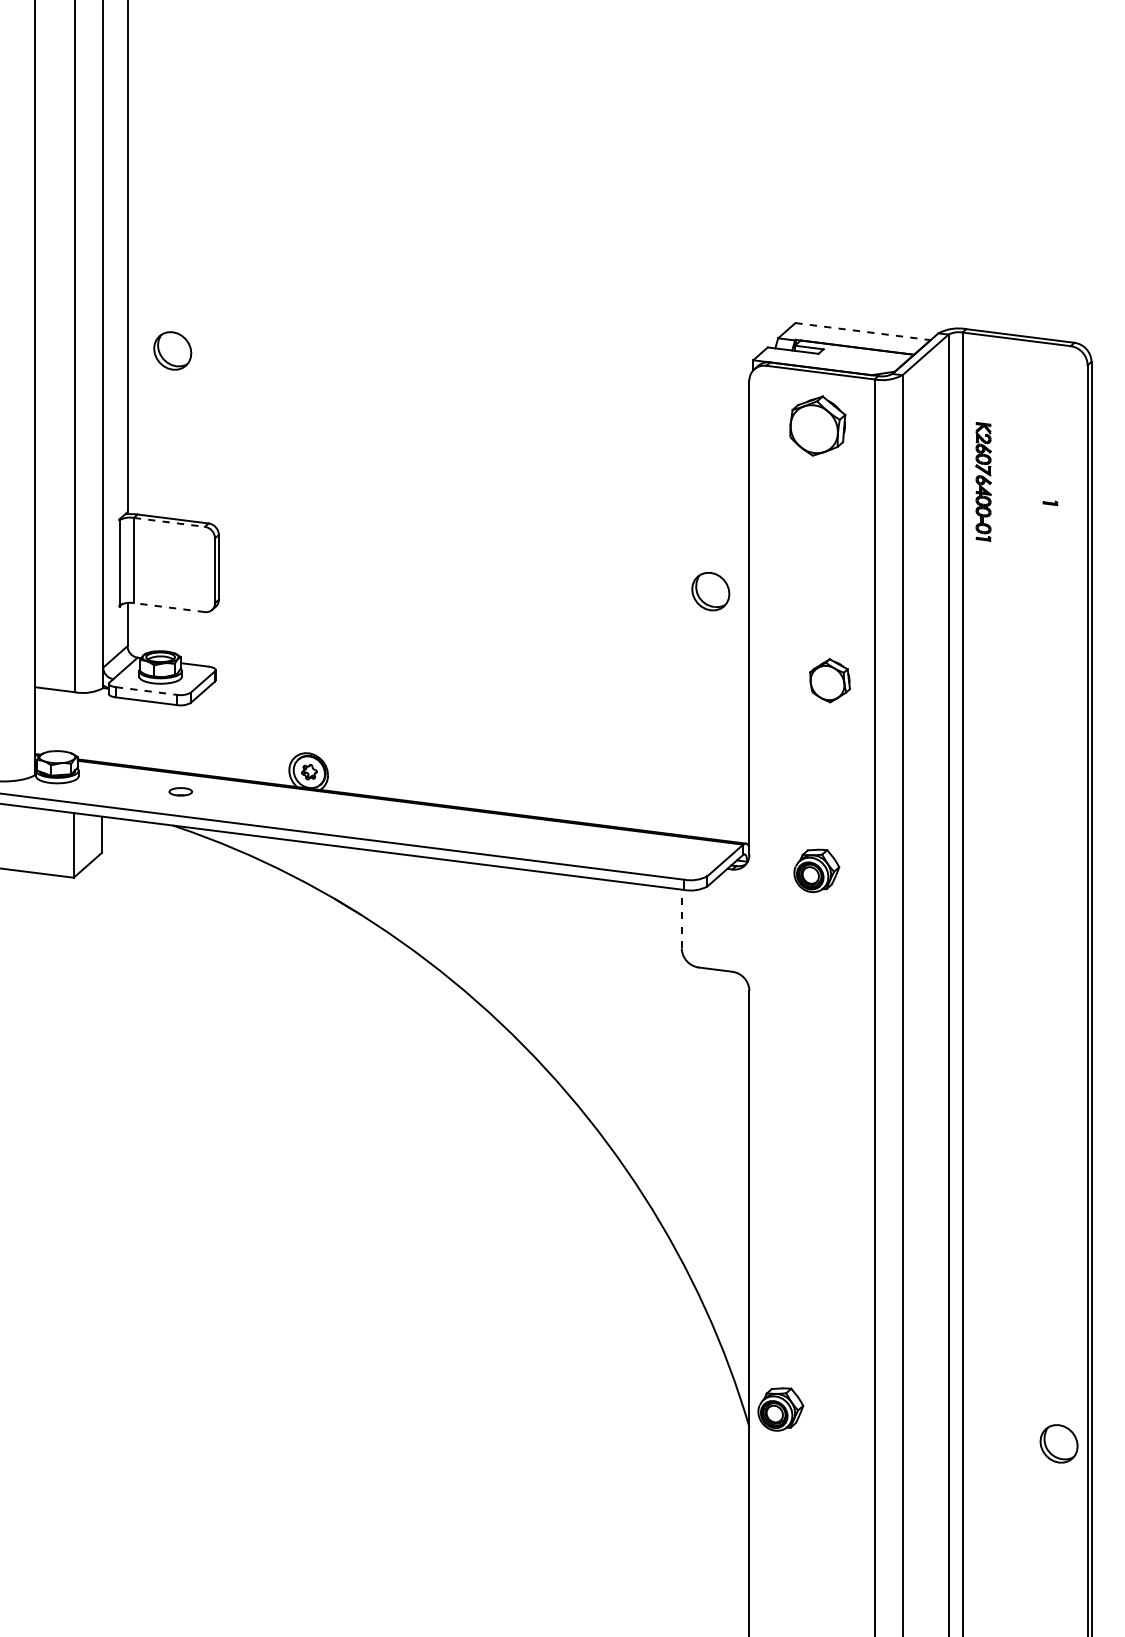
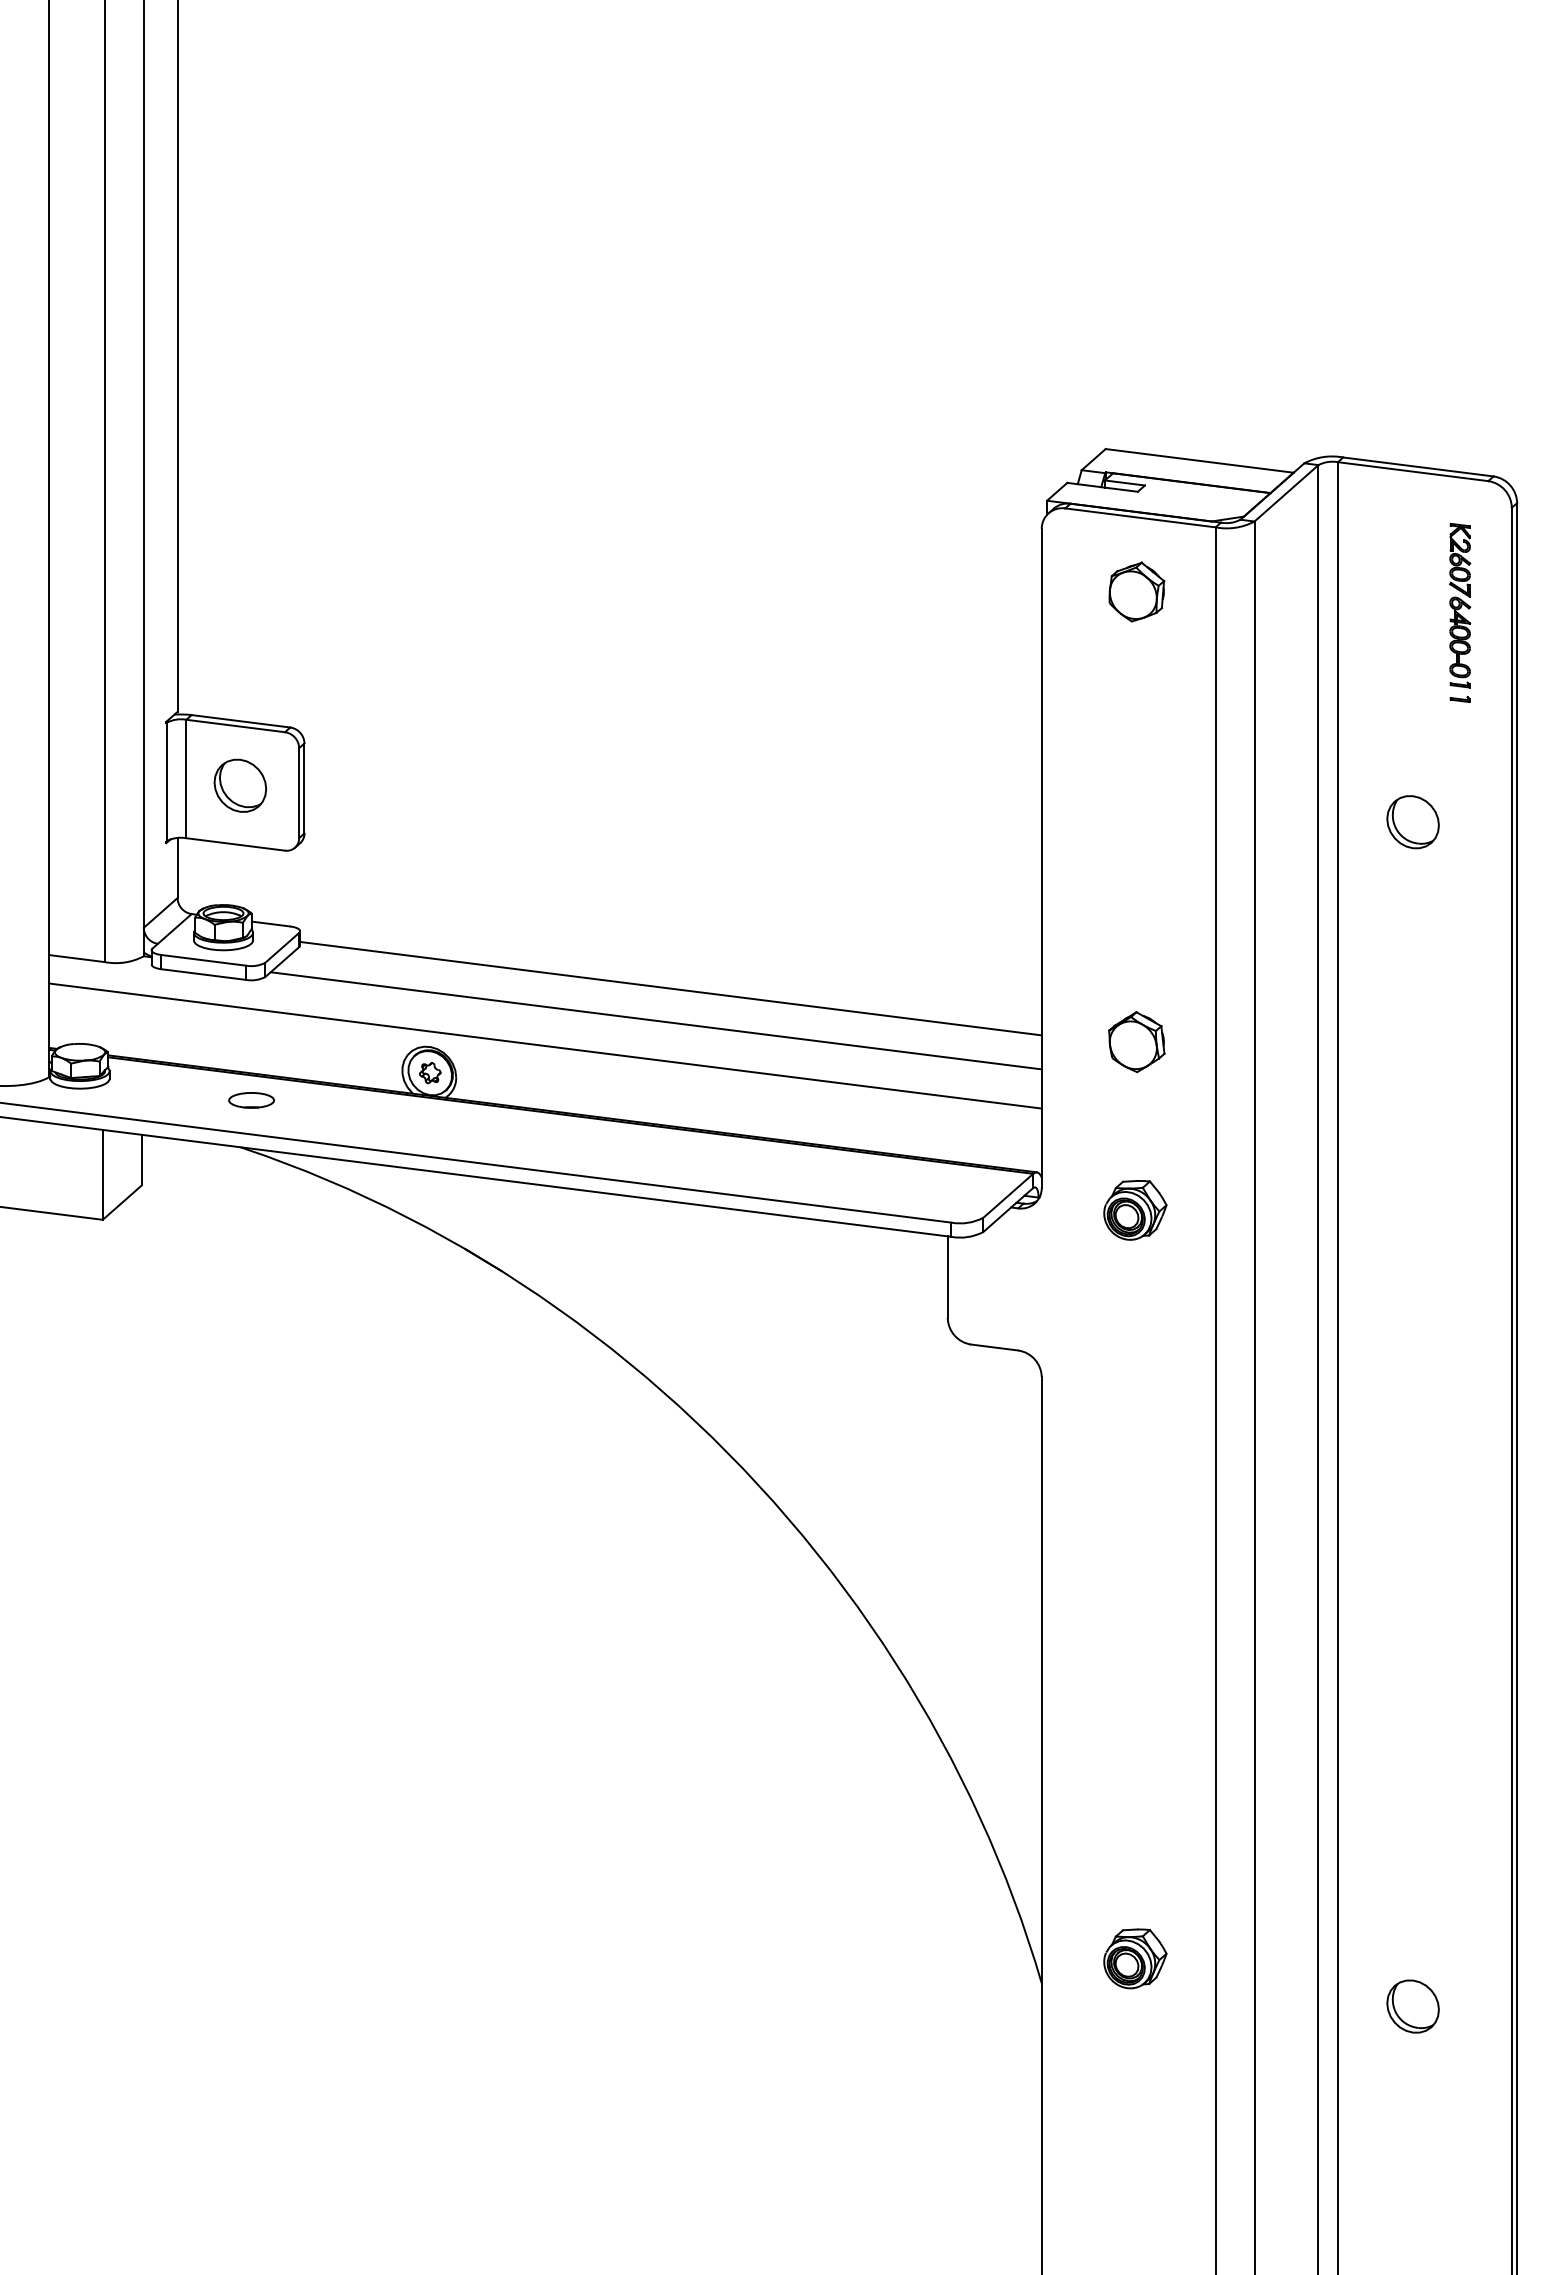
line: (862, 331) -> (1199, 460), dashed -> solid
part: (172, 350) -> (240, 785), moved
part: (817, 425) -> (1136, 591), size x0.71
part: (983, 481) -> (1460, 605), moved
line: (169, 522) -> (235, 726), dashed -> solid
part: (710, 591) -> (1412, 822), moved
line: (169, 607) -> (235, 844), dashed -> solid
part: (829, 681) -> (1136, 1042), moved
line: (146, 691) -> (203, 960), dashed -> solid
line: (482, 711) -> (670, 988), added
line: (471, 734) -> (655, 1020), added
line: (392, 752) -> (545, 1045), added
part: (180, 791) -> (251, 1100), size x1.43
line: (681, 919) -> (947, 1277), dashed -> solid
part: (780, 1409) -> (1135, 1958), moved
part: (1058, 1443) -> (1412, 2006), moved

